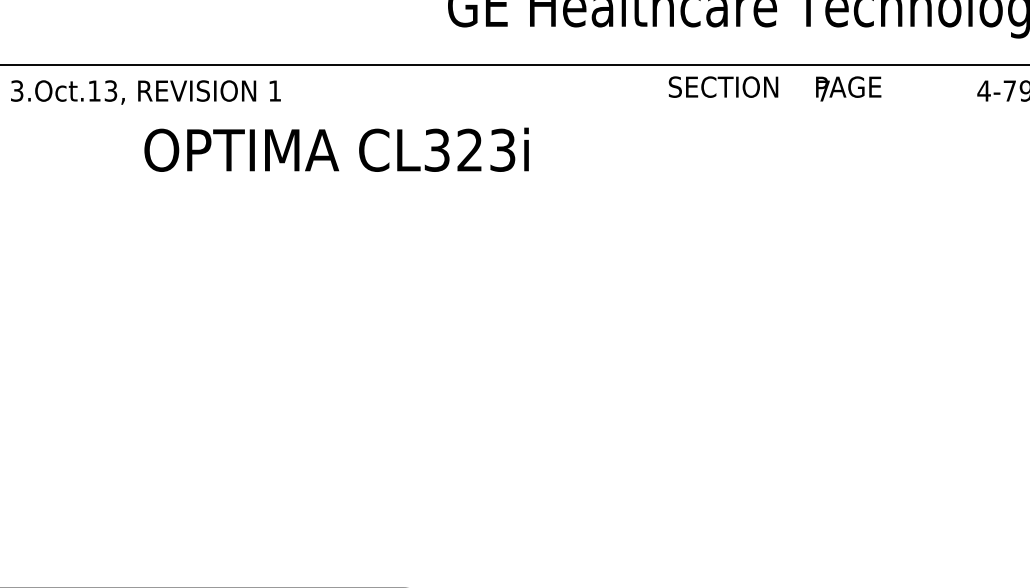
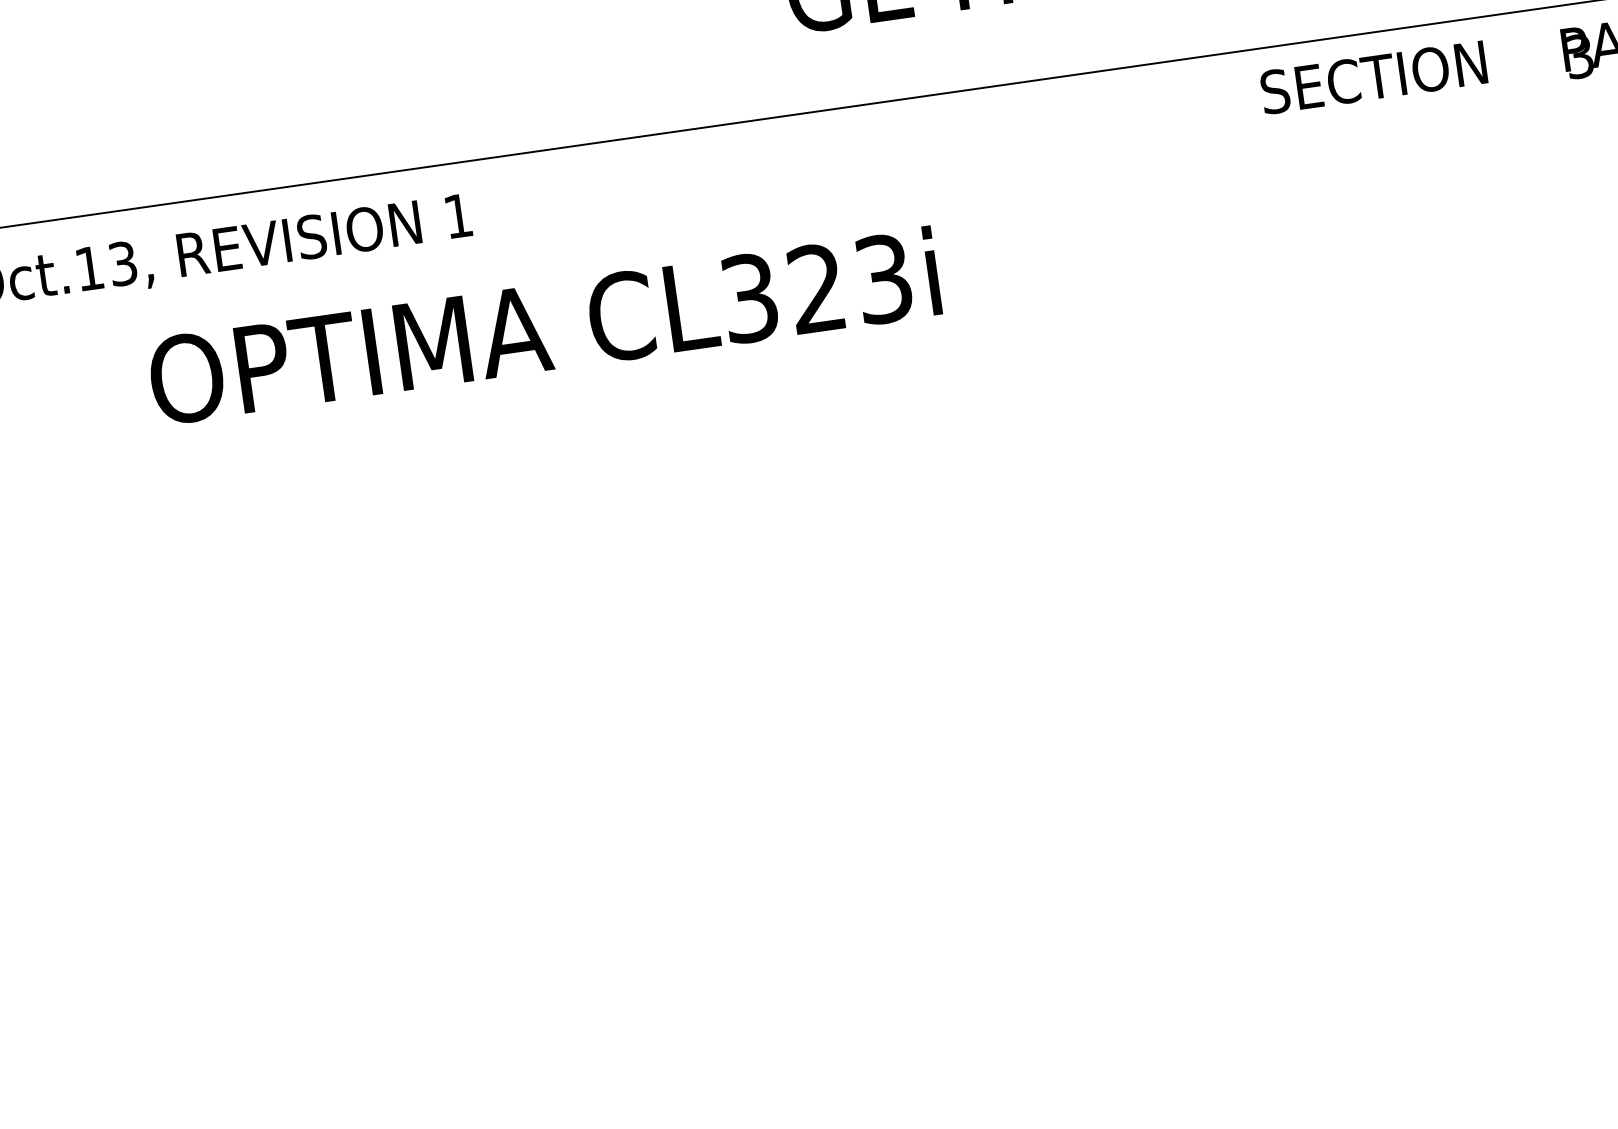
text: (823, 90) -> (1579, 55), 7 -> 3
text: (336, 149) -> (543, 325), moved

